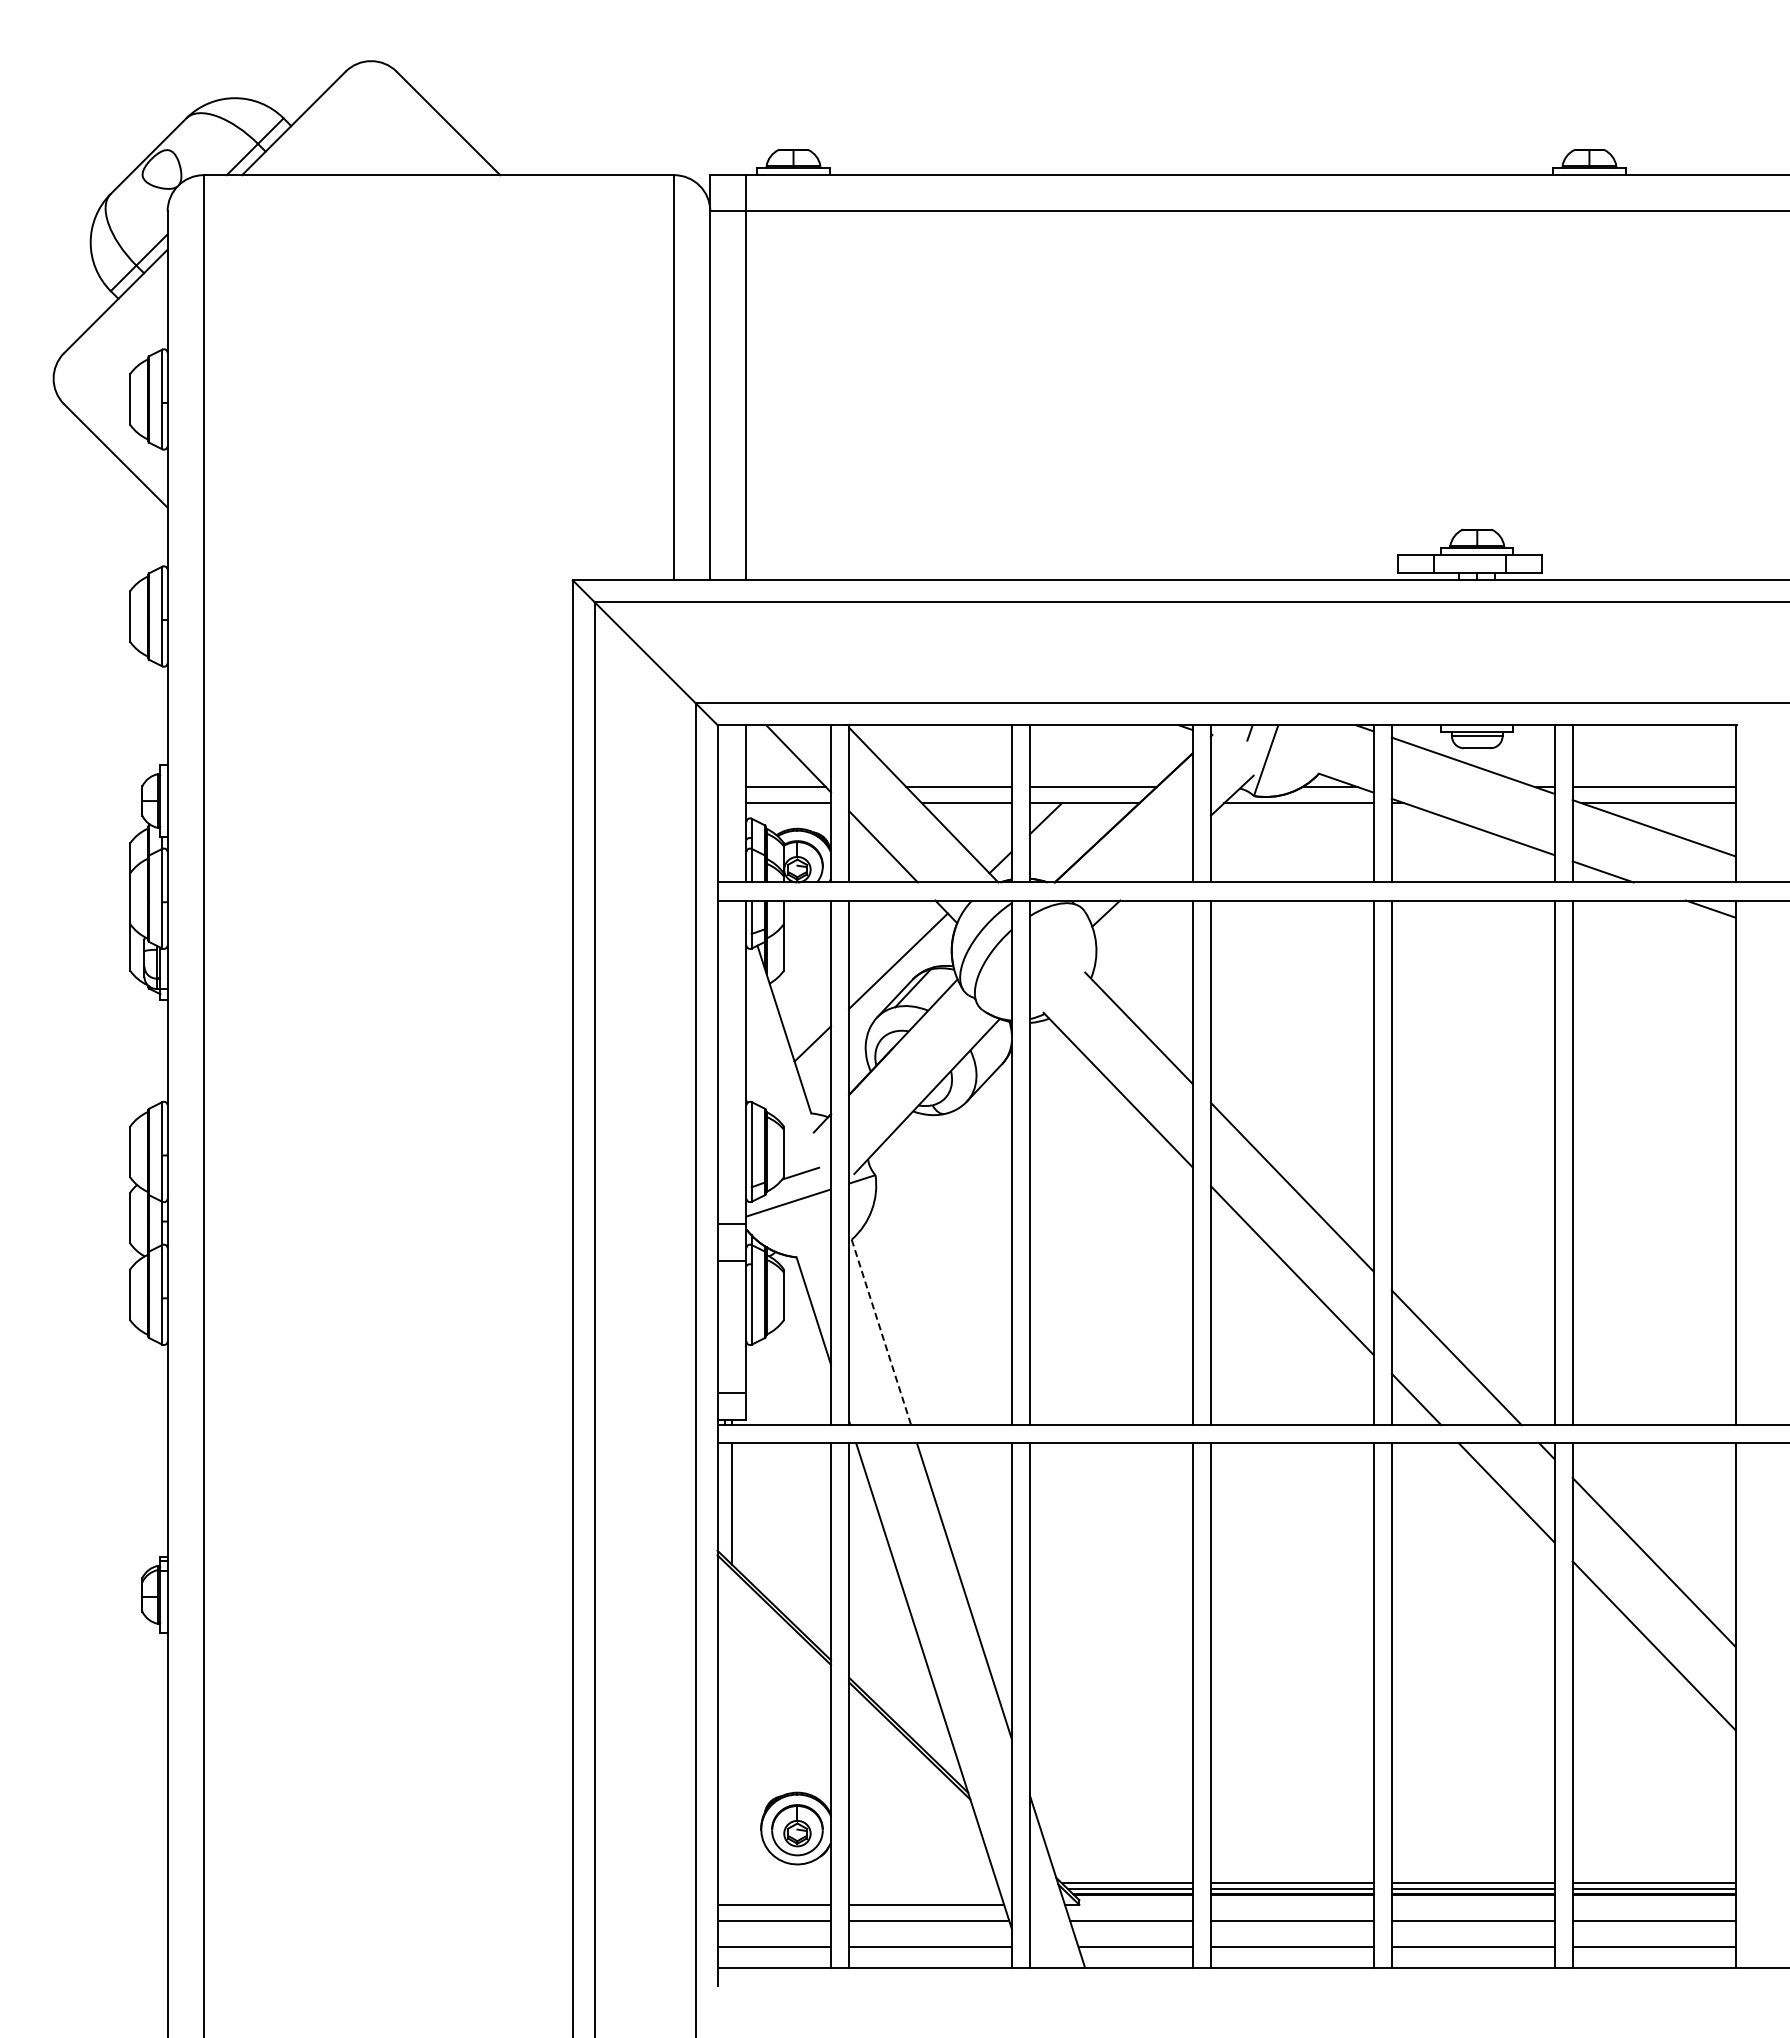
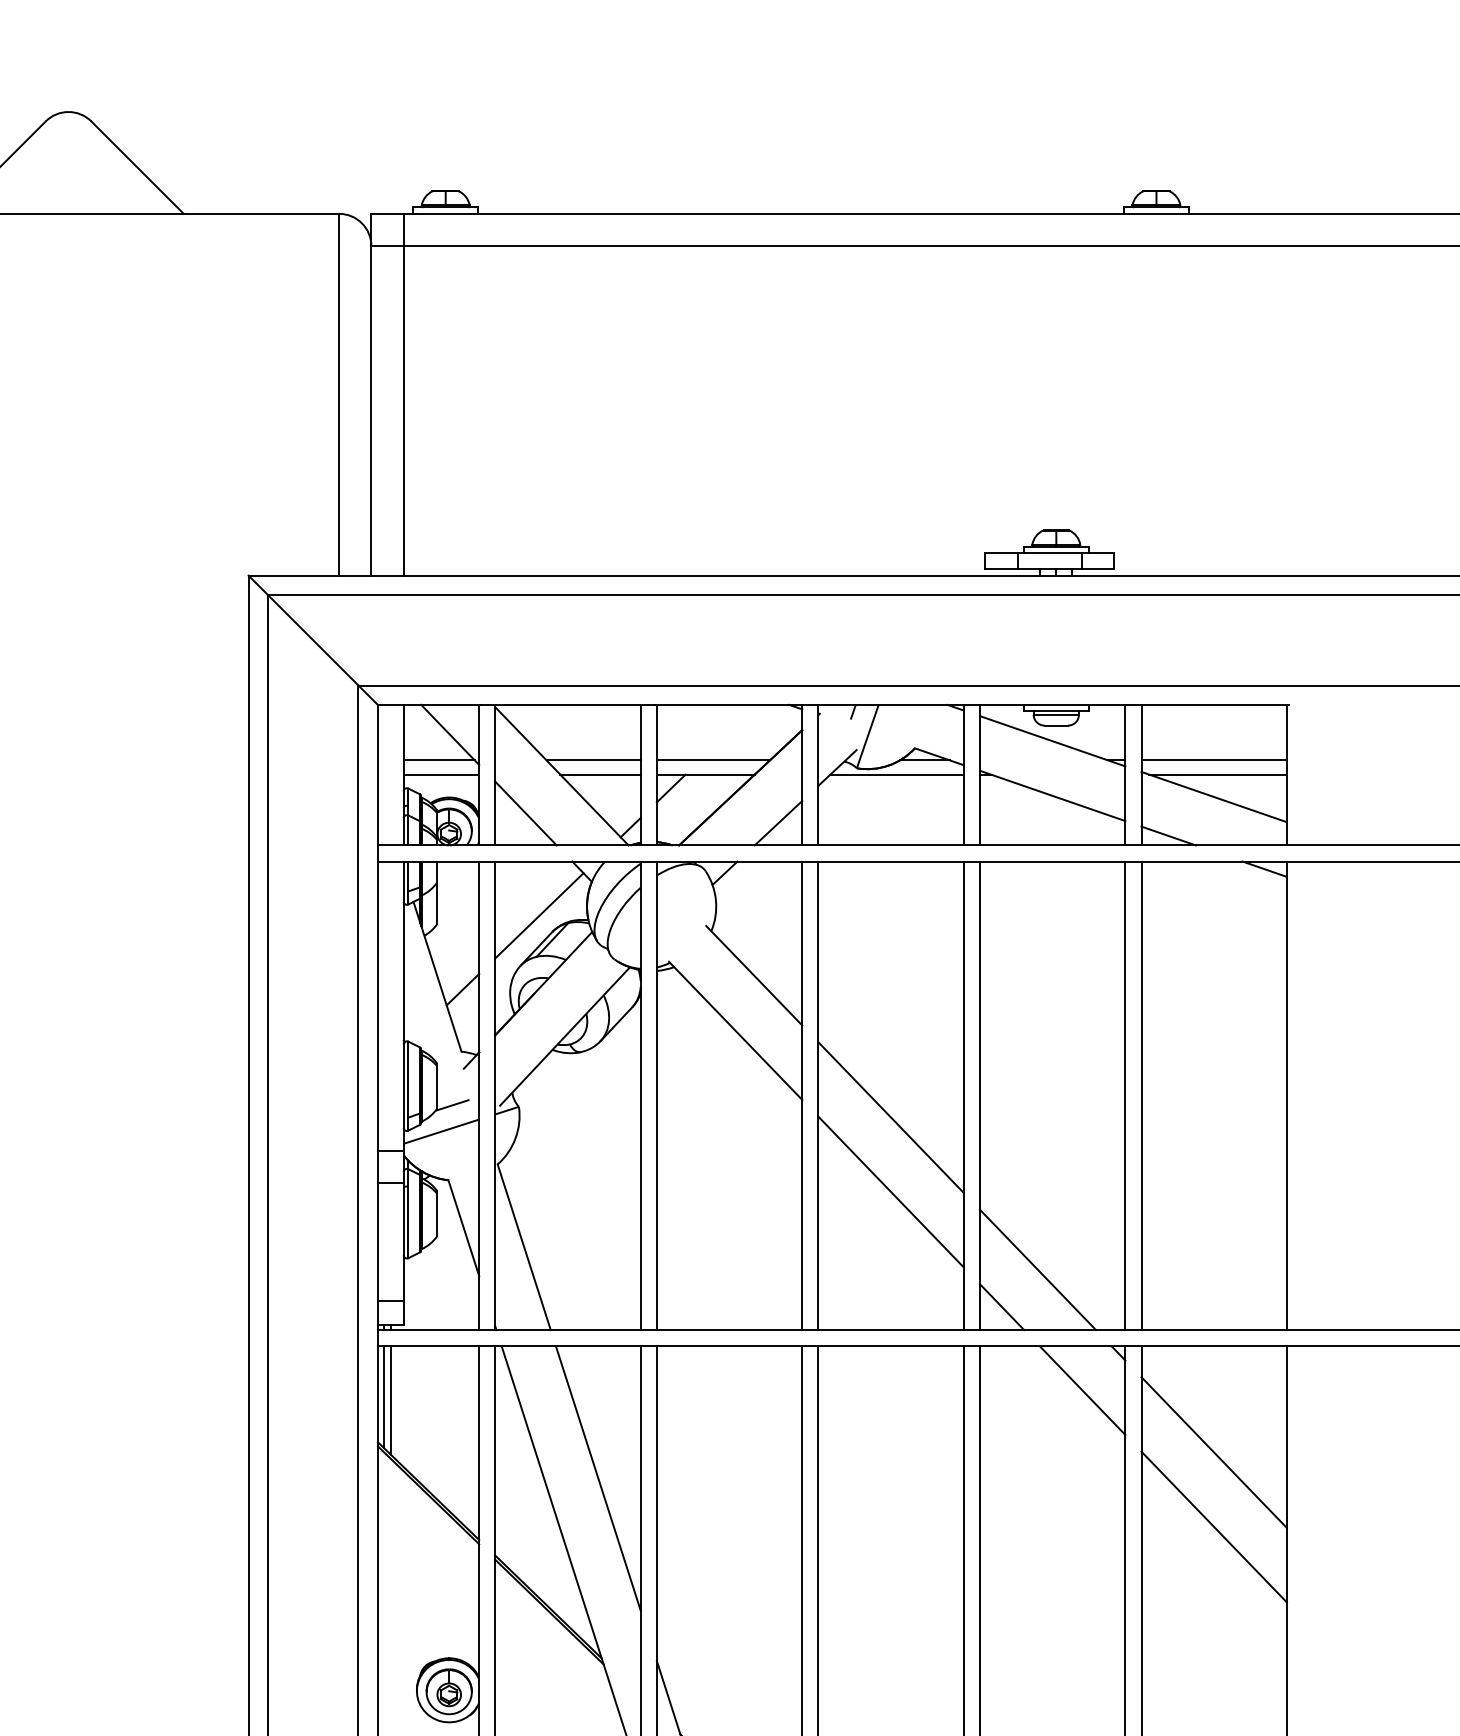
line: (1165, 857) -> (777, 823), added
line: (881, 1332) -> (524, 1247), dashed -> solid
line: (724, 1500) -> (384, 1397), added

